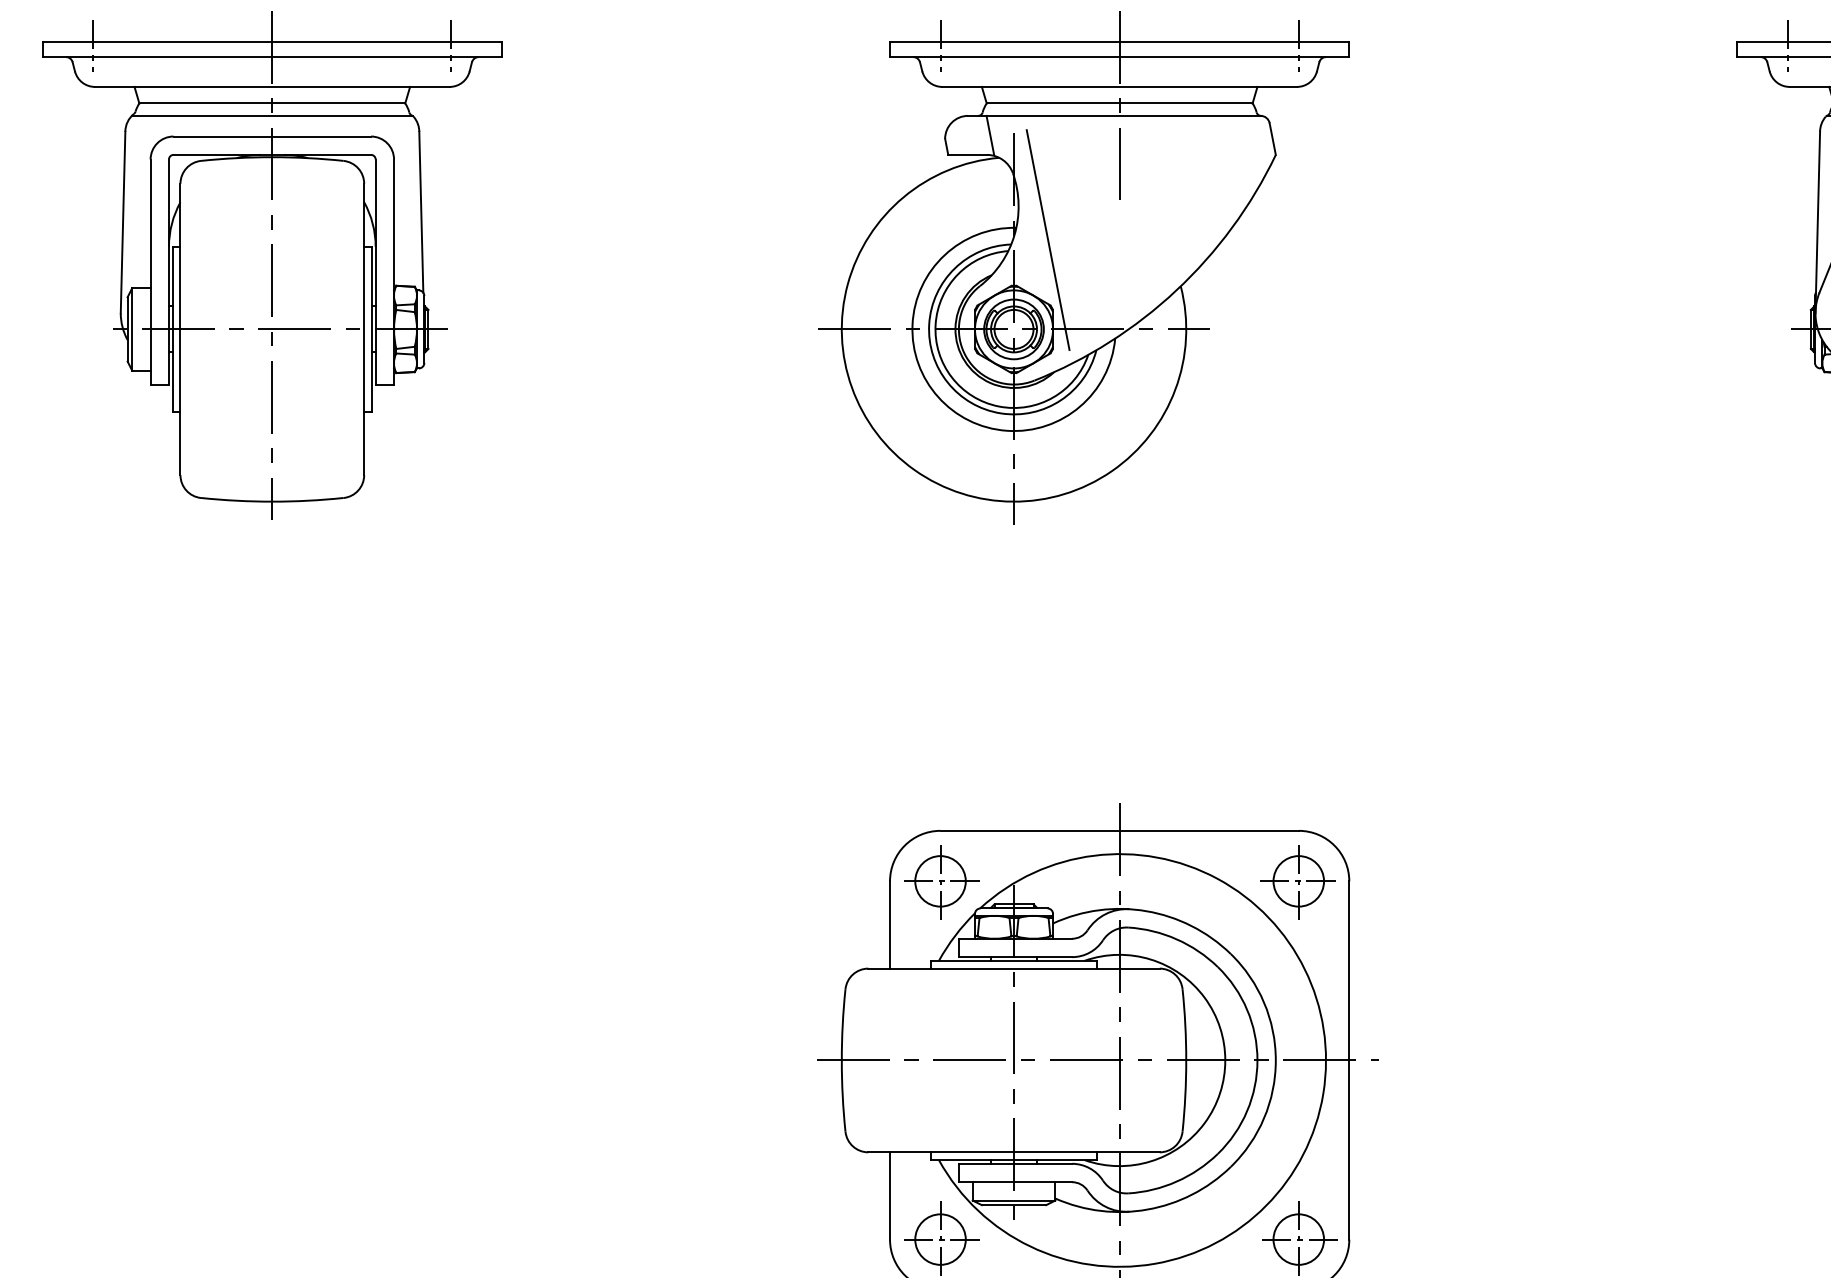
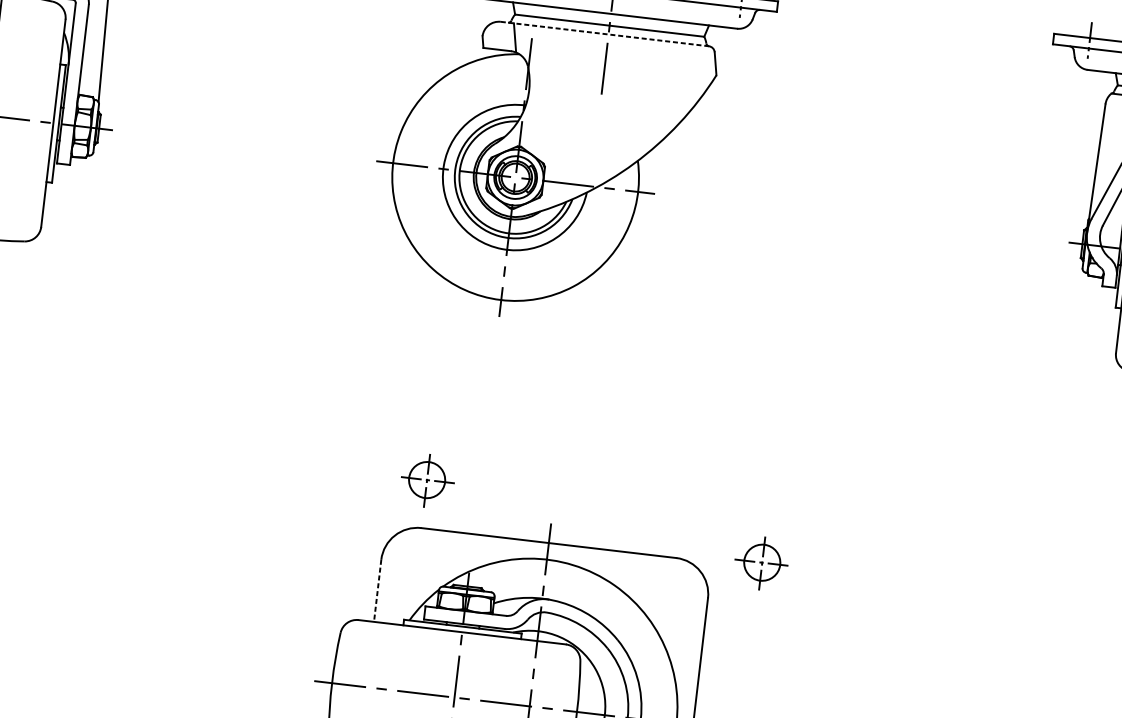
line: (1114, 115) -> (604, 33), solid -> dashed
line: (1047, 240) -> (546, 117), removed
part: (941, 882) -> (427, 480), moved
part: (1297, 882) -> (761, 563), moved
line: (890, 924) -> (378, 590), solid -> dashed

